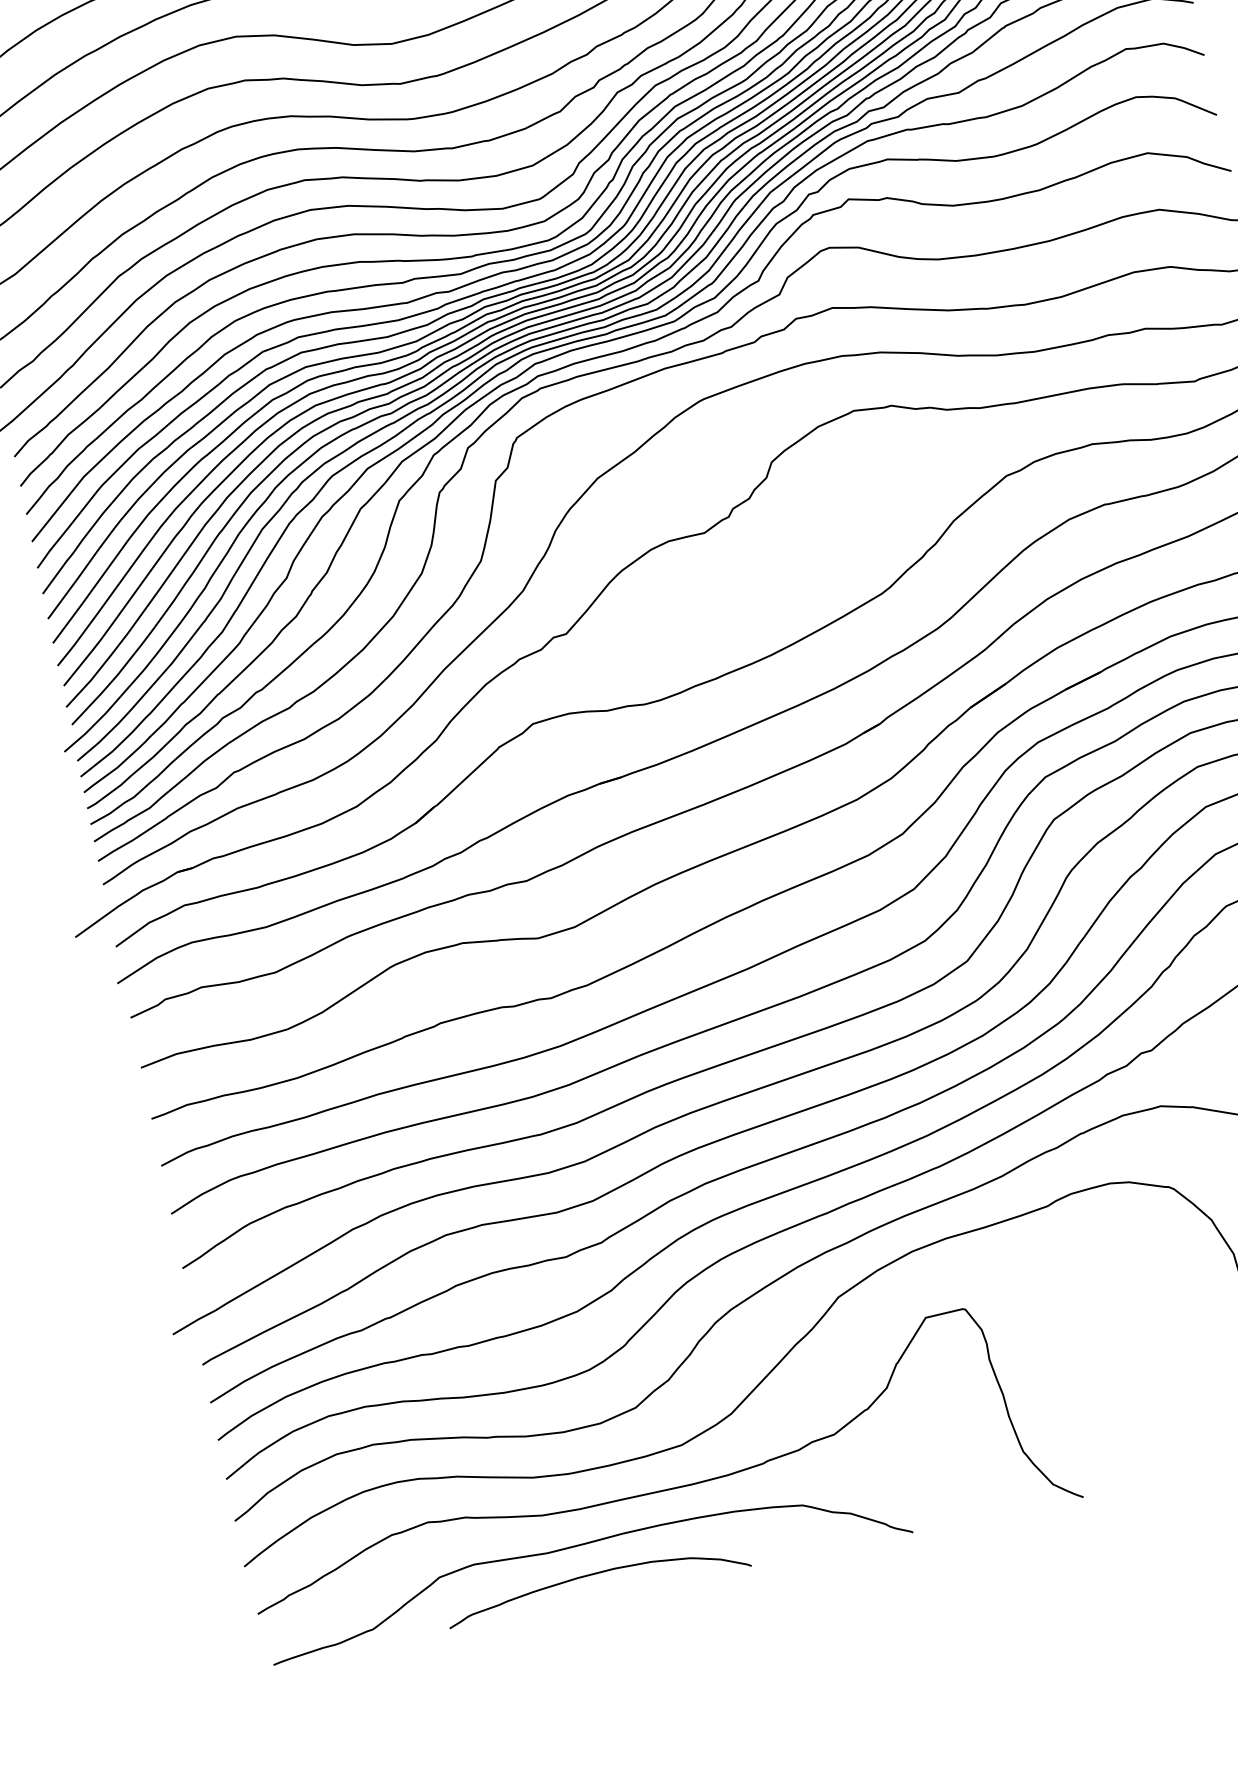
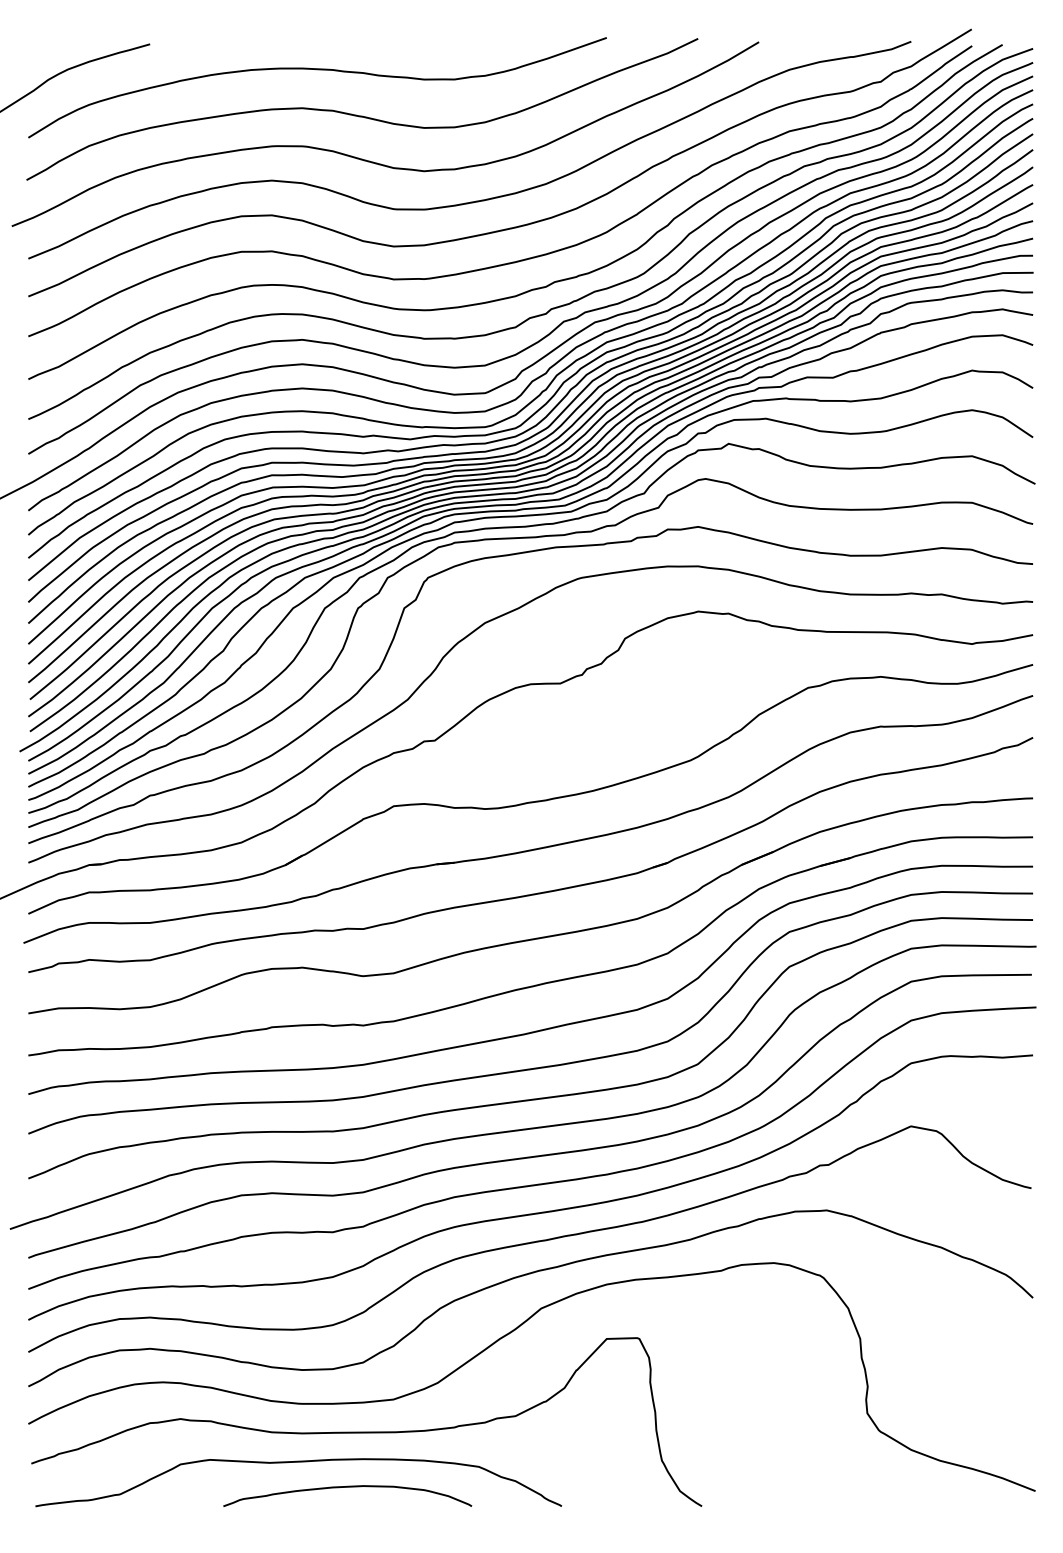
curve: (595, 1574) -> (347, 1487), moved

